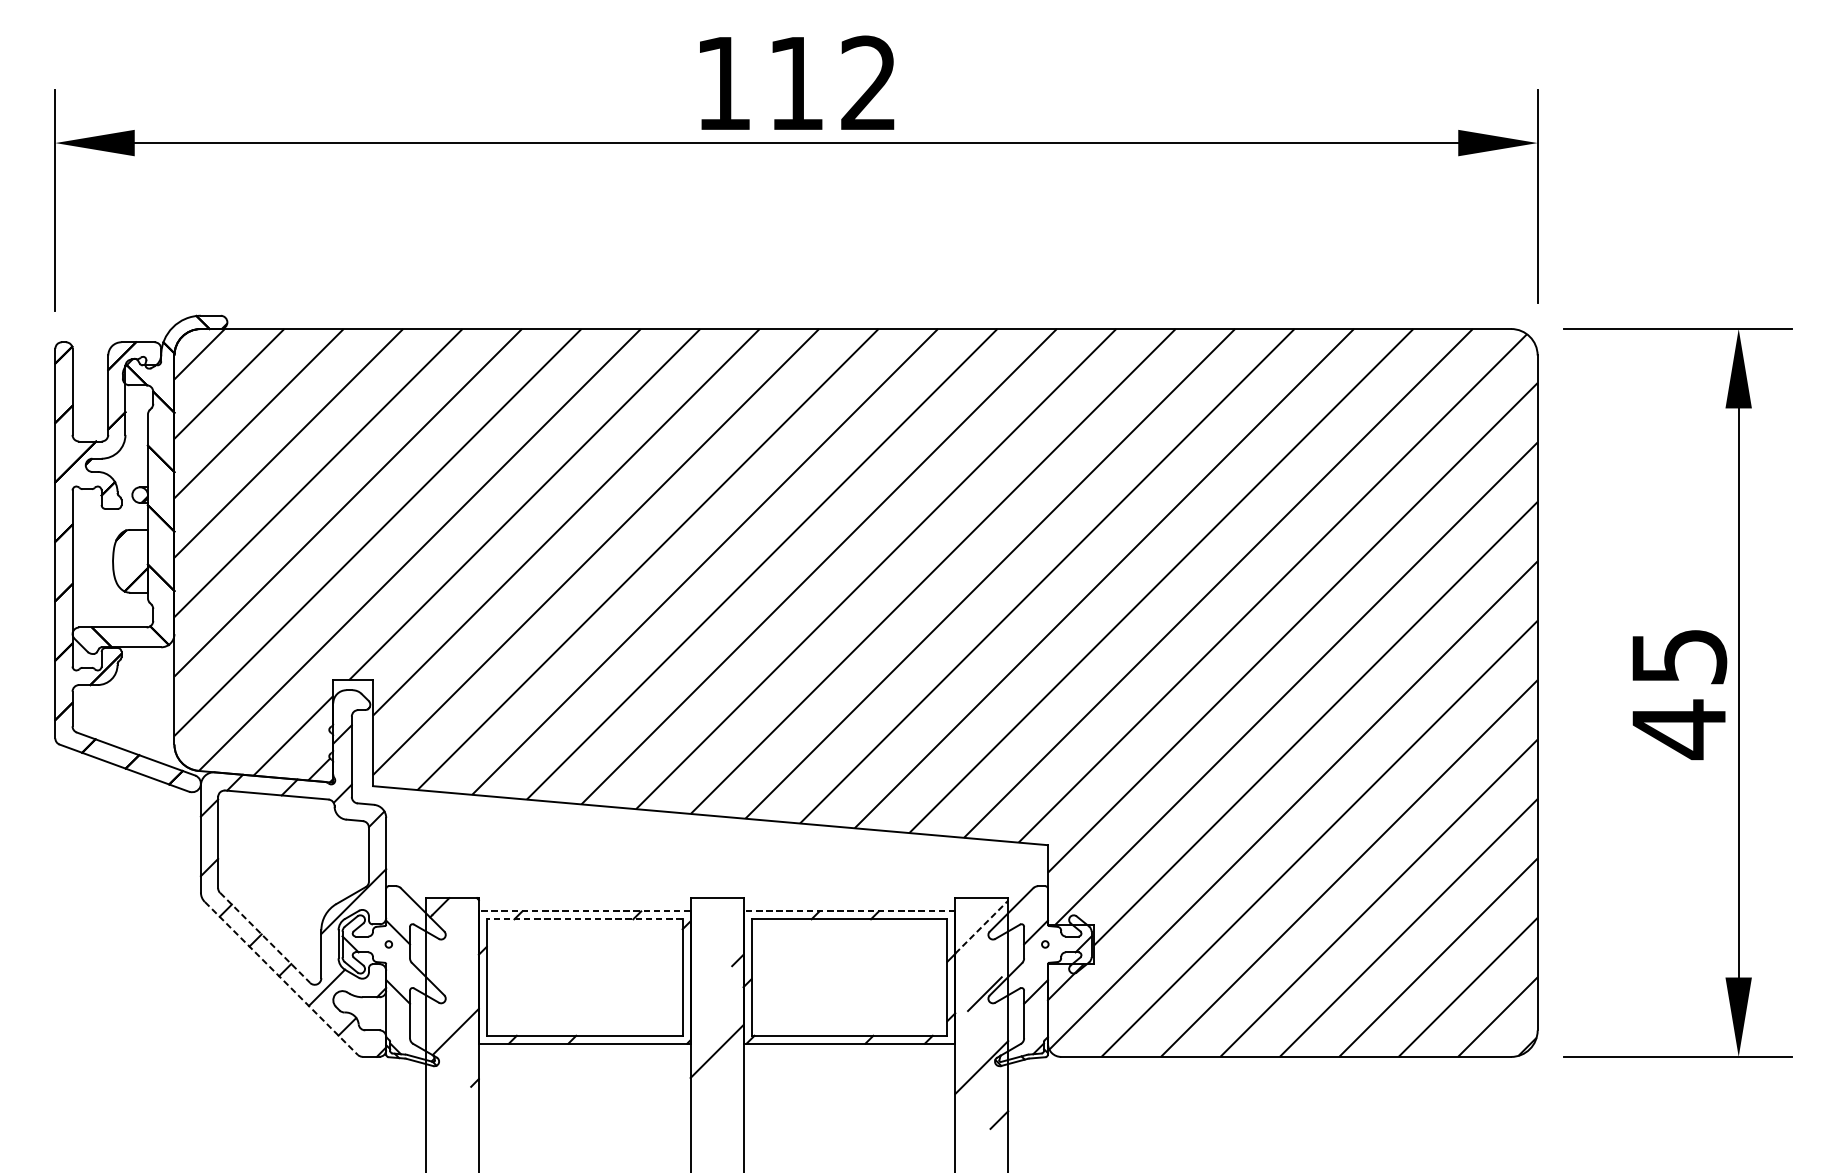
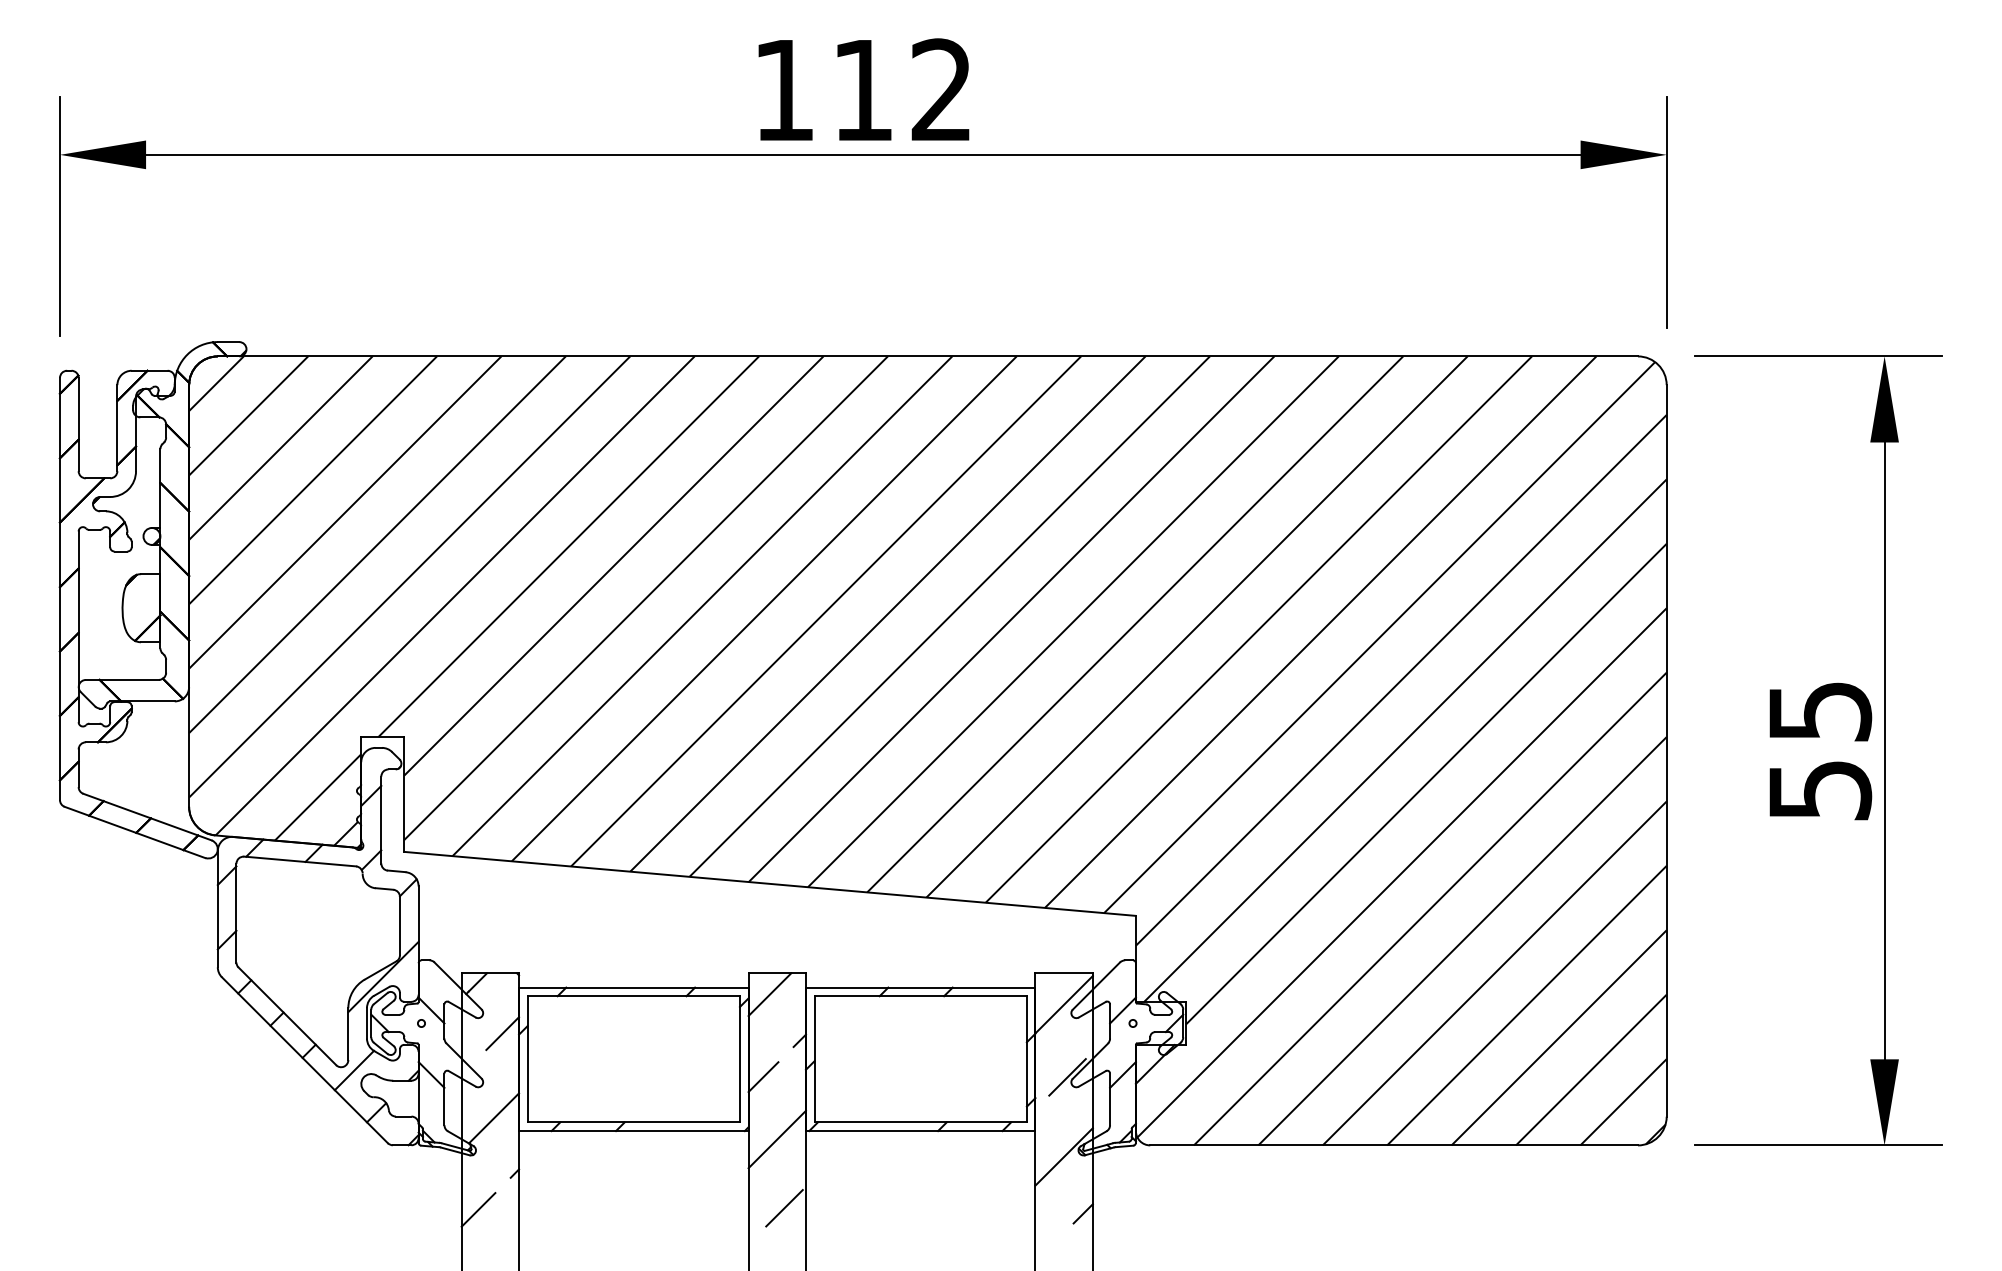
text: (1679, 729) -> (1820, 790), 45 -> 55
line: (584, 911) -> (633, 987), dashed -> solid
line: (849, 911) -> (920, 987), dashed -> solid
line: (709, 917) -> (769, 994), added
line: (584, 919) -> (633, 996), dashed -> solid
line: (982, 926) -> (1064, 1004), dashed -> solid
line: (265, 938) -> (287, 1016), dashed -> solid
line: (463, 953) -> (502, 1033), added
line: (281, 978) -> (305, 1060), dashed -> solid
line: (704, 994) -> (763, 1077), added
line: (723, 1115) -> (784, 1208), added
line: (441, 1116) -> (478, 1209), added

